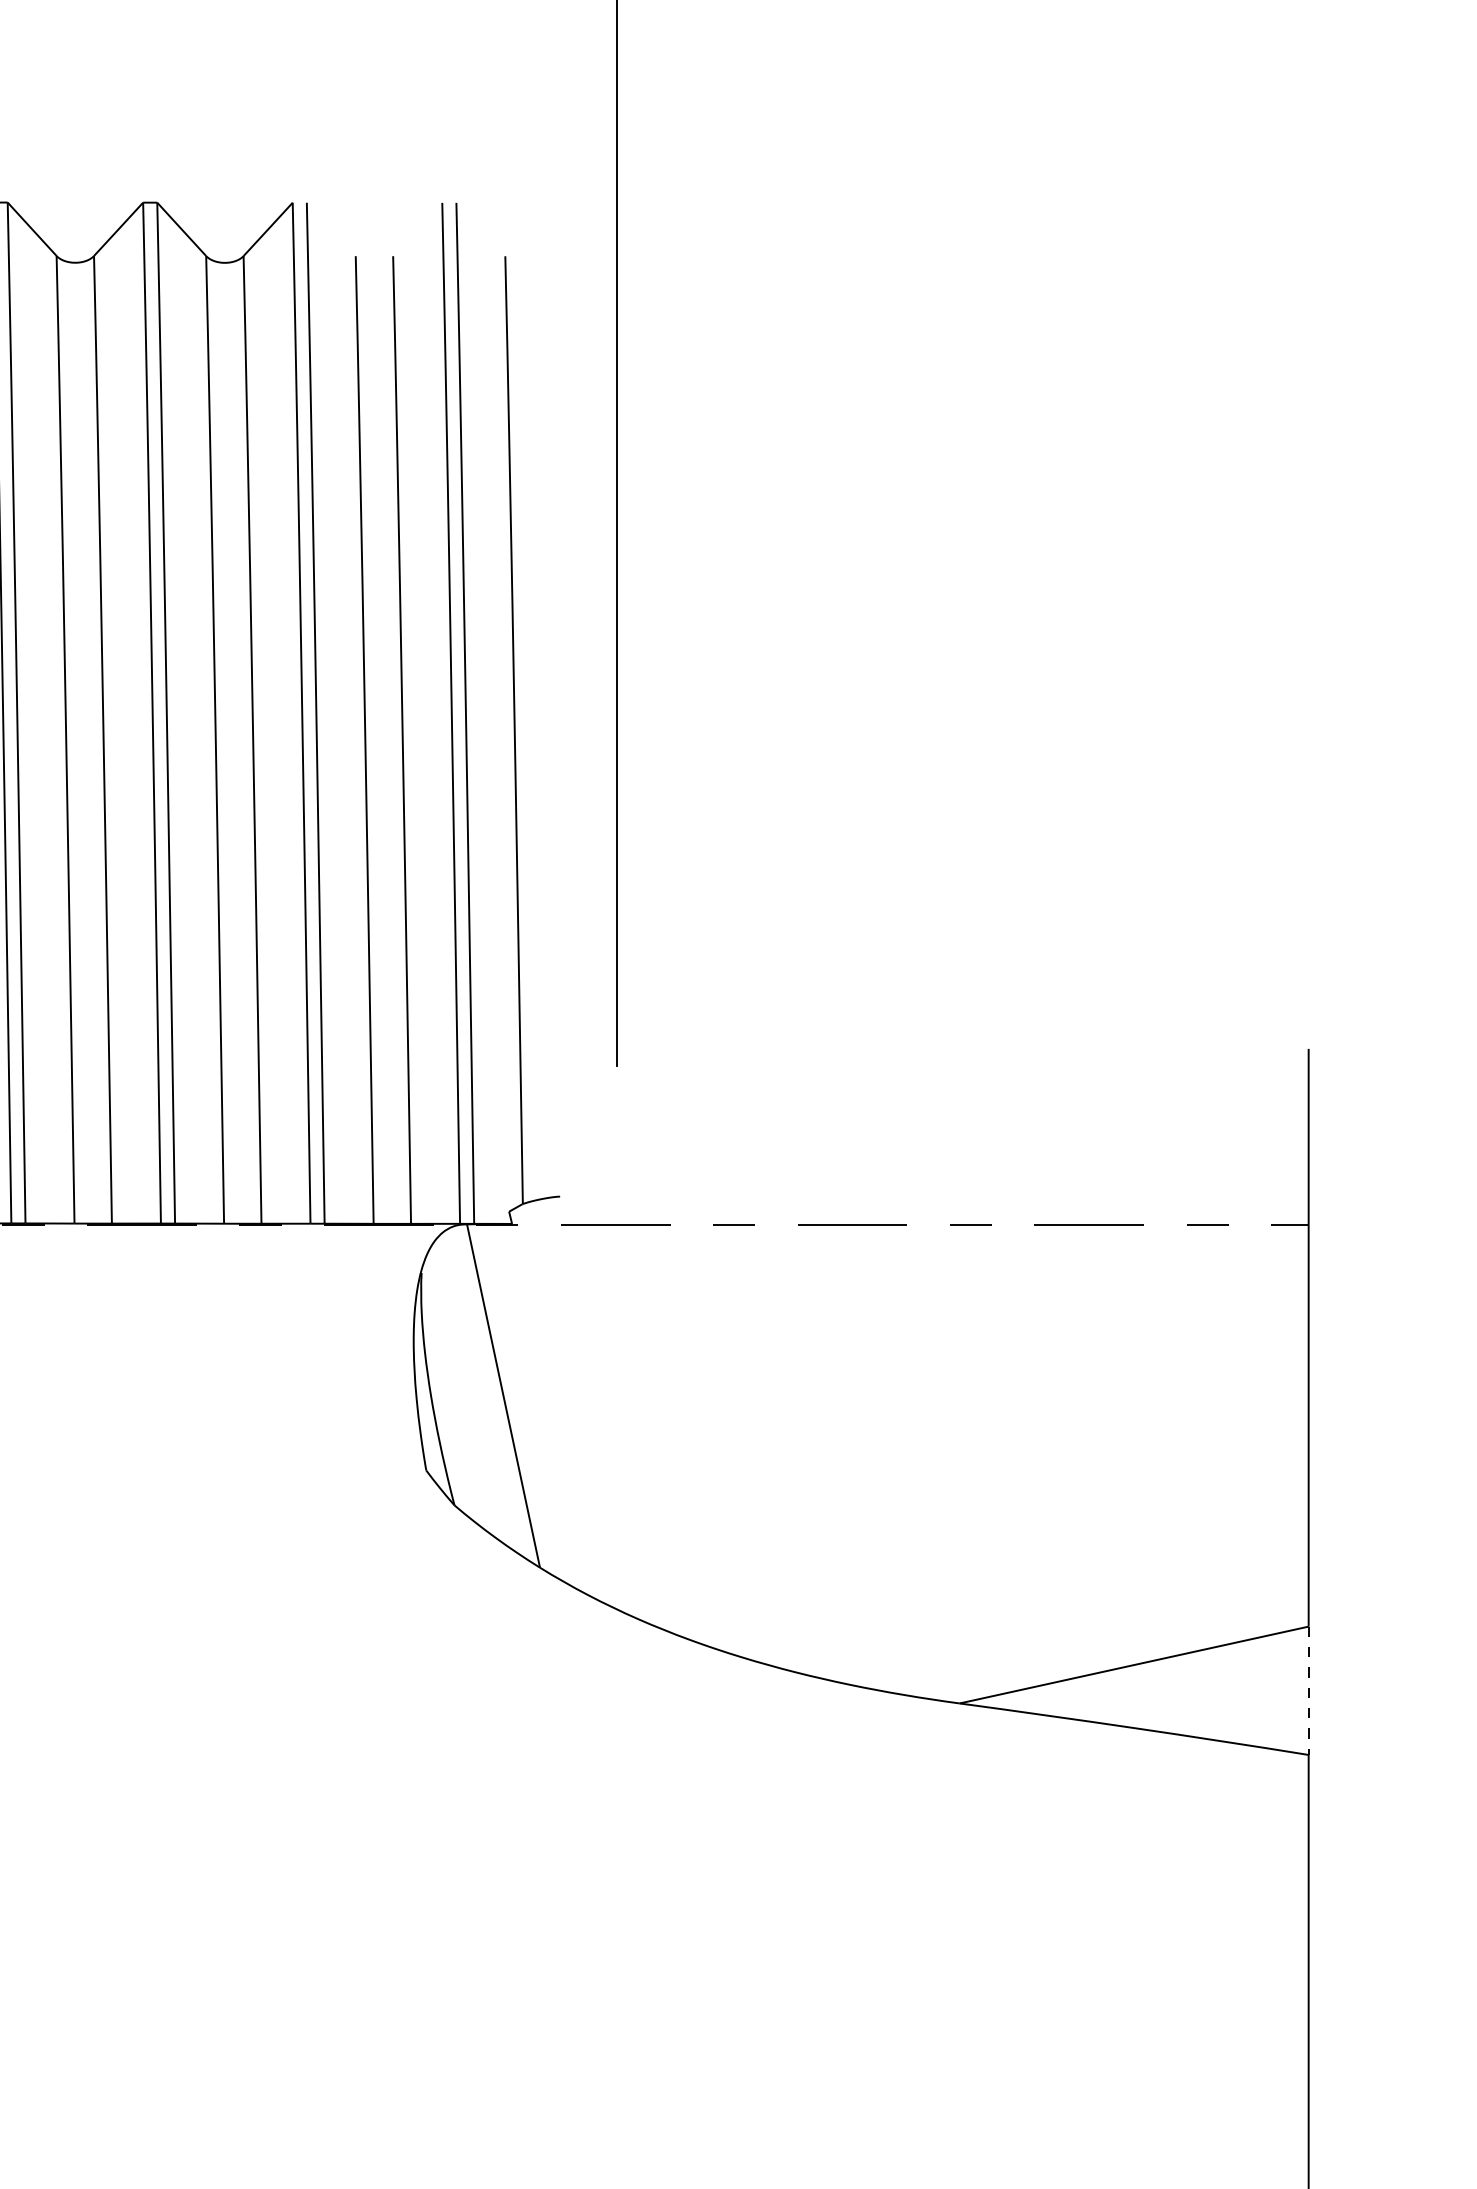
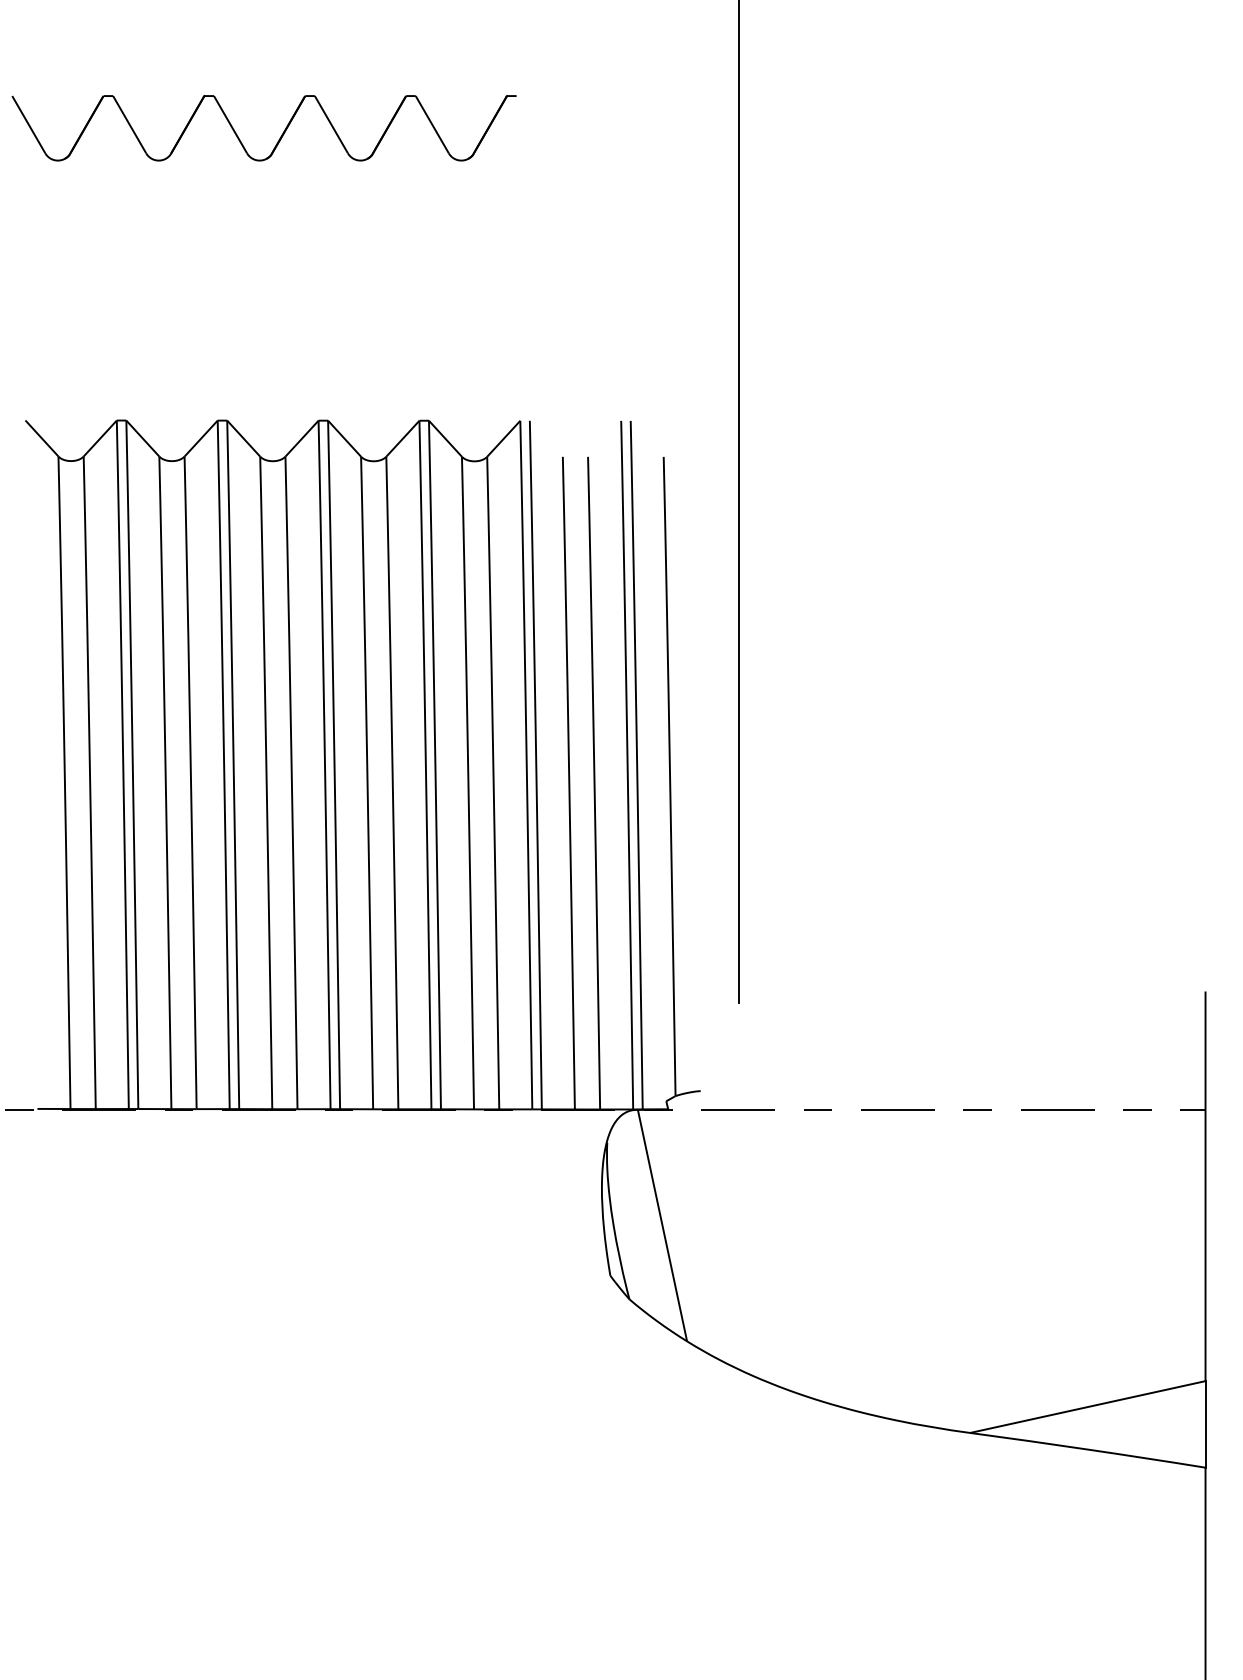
line: (1308, 1690) -> (1205, 1424), dashed -> solid

